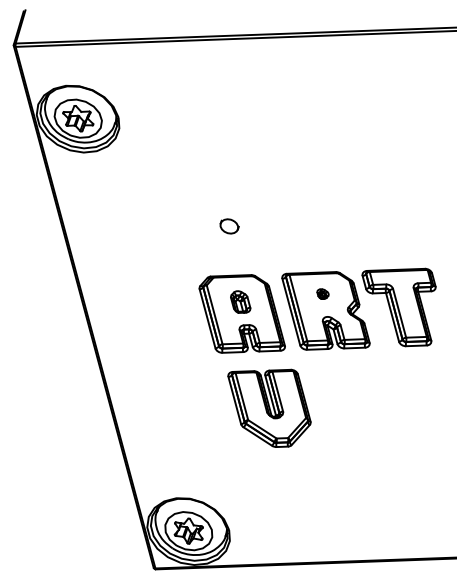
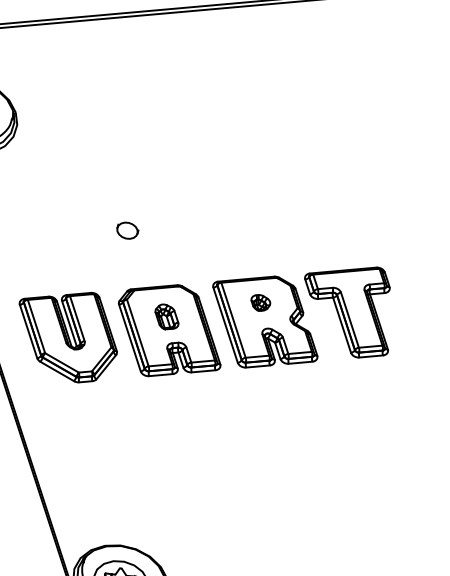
part: (229, 226) -> (127, 230), moved
part: (322, 293) -> (260, 302), size x1.43
part: (269, 407) -> (68, 337), moved

